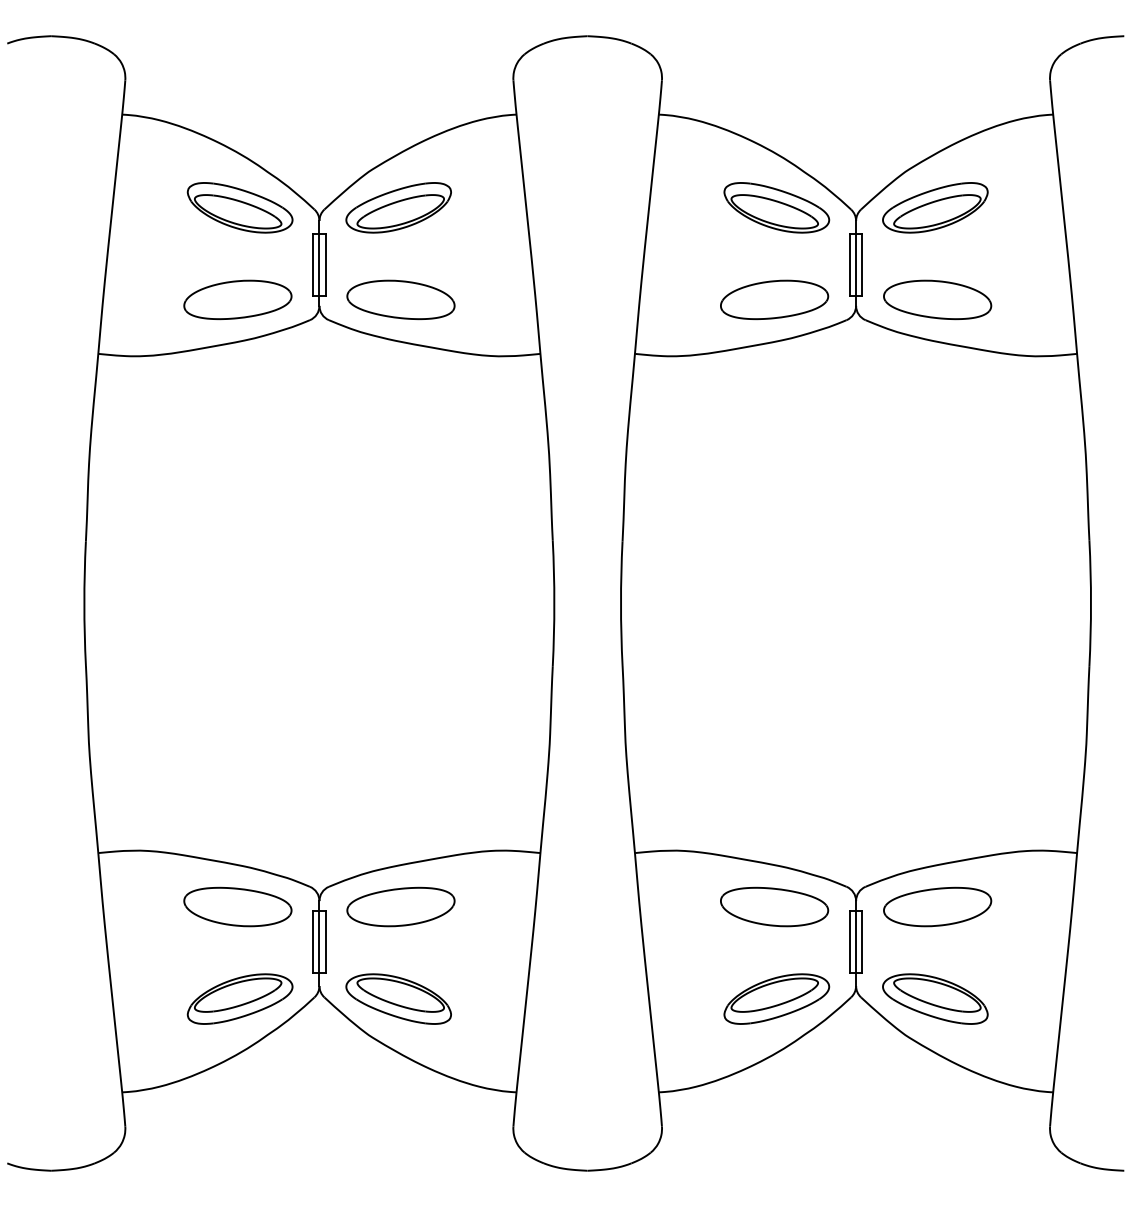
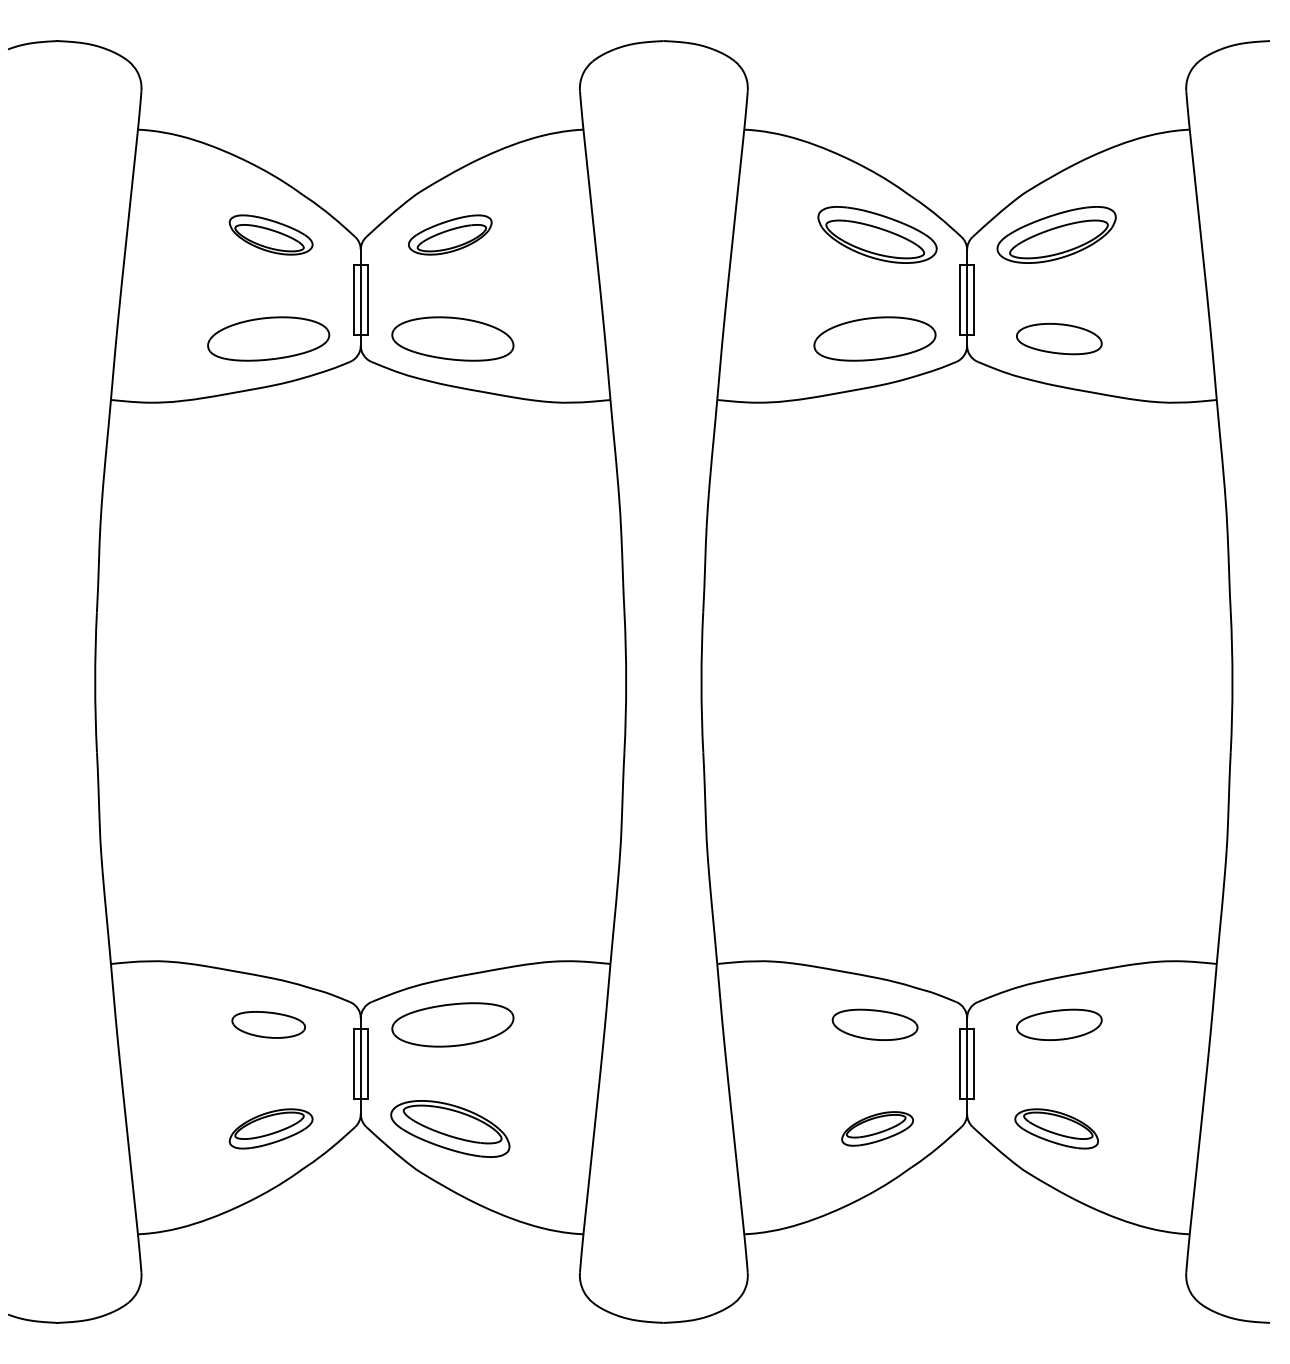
part: (239, 207) -> (270, 234), size x0.7
part: (398, 207) -> (450, 234), size x0.7
part: (937, 299) -> (1059, 338), size x0.7
part: (237, 906) -> (268, 1024), size x0.6
part: (774, 906) -> (874, 1024), size x0.7
part: (937, 906) -> (1059, 1024), size x0.7
part: (239, 998) -> (270, 1128), size x0.7
part: (776, 998) -> (877, 1128), size x0.6
part: (935, 998) -> (1056, 1128), size x0.7

